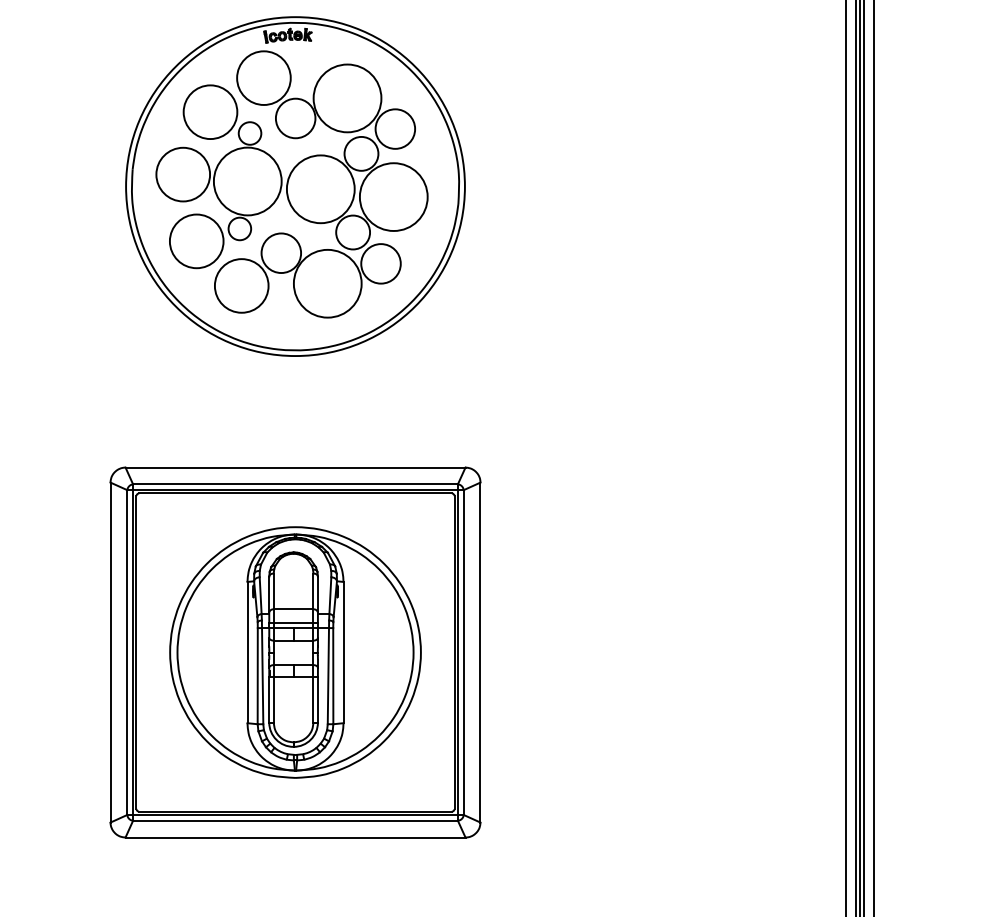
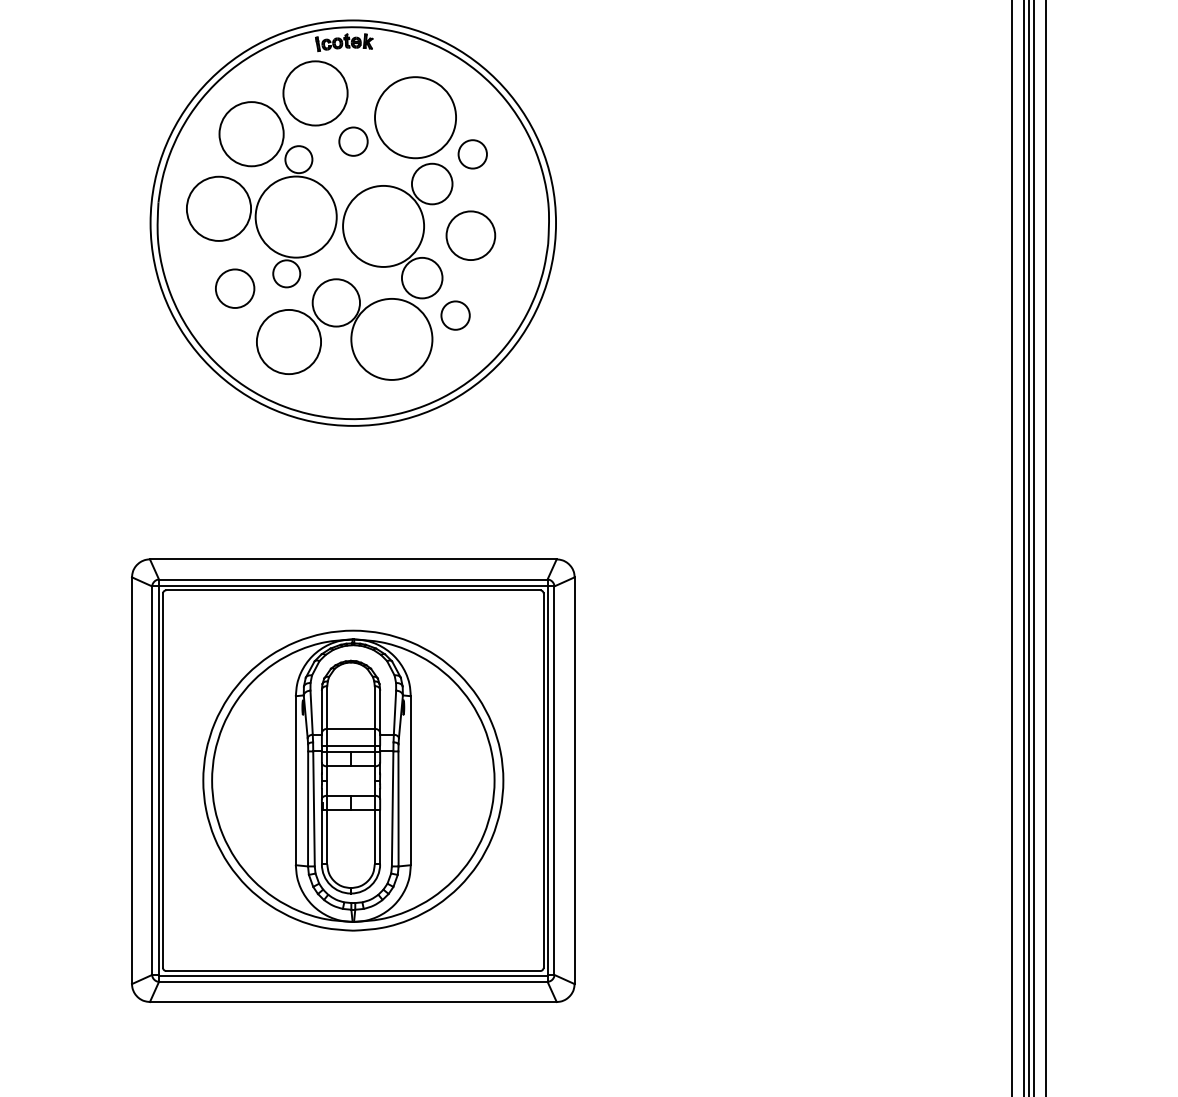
circle: (295, 118) -> (353, 141), size x0.6
circle: (395, 129) -> (472, 154), size x0.6
circle: (393, 196) -> (470, 235), size x0.6
circle: (197, 241) -> (235, 288), size x0.6
circle: (380, 263) -> (455, 315), size x0.6

